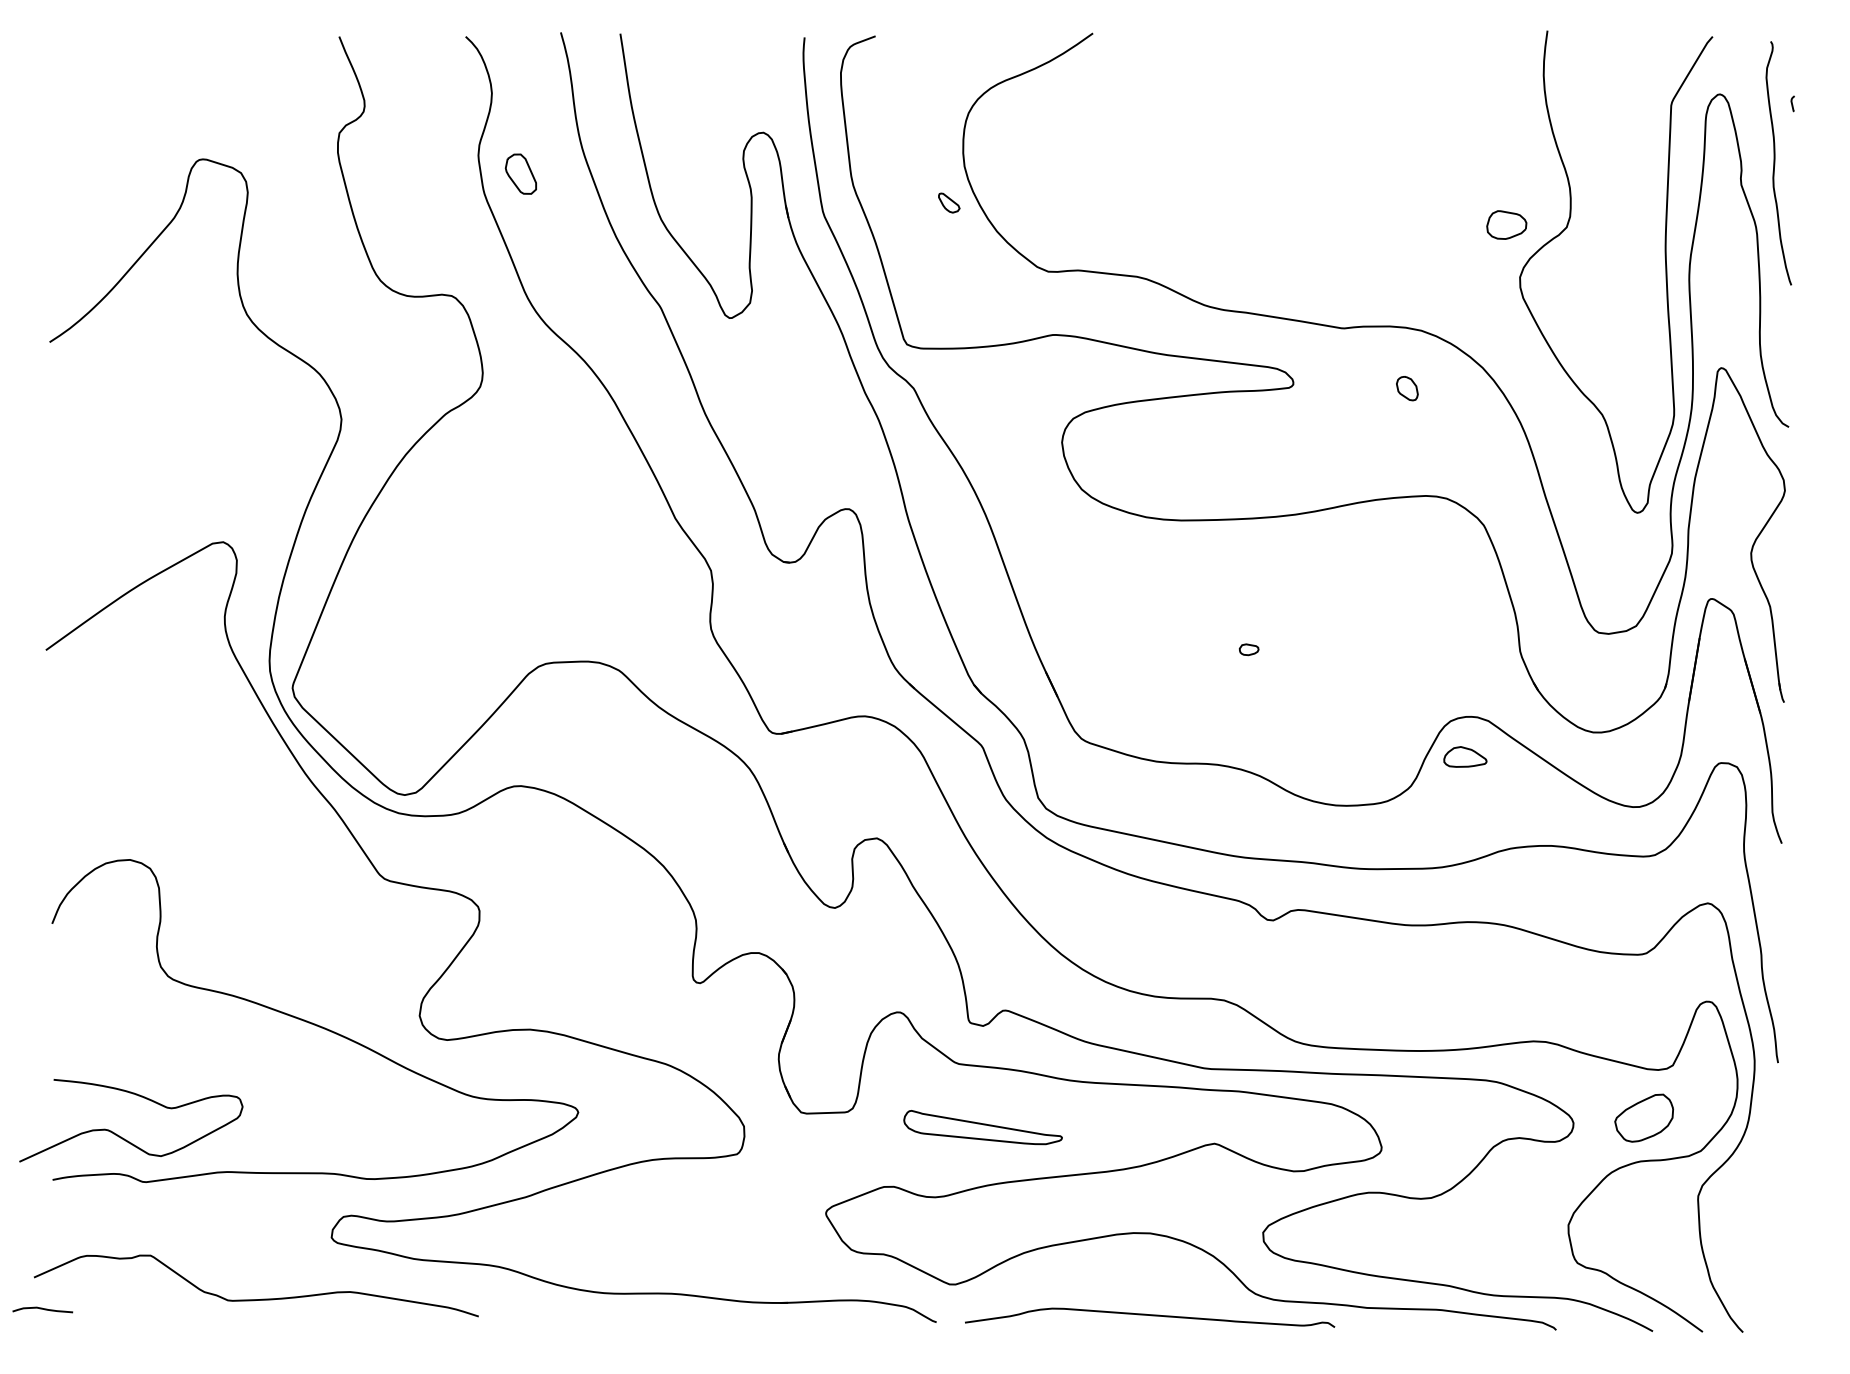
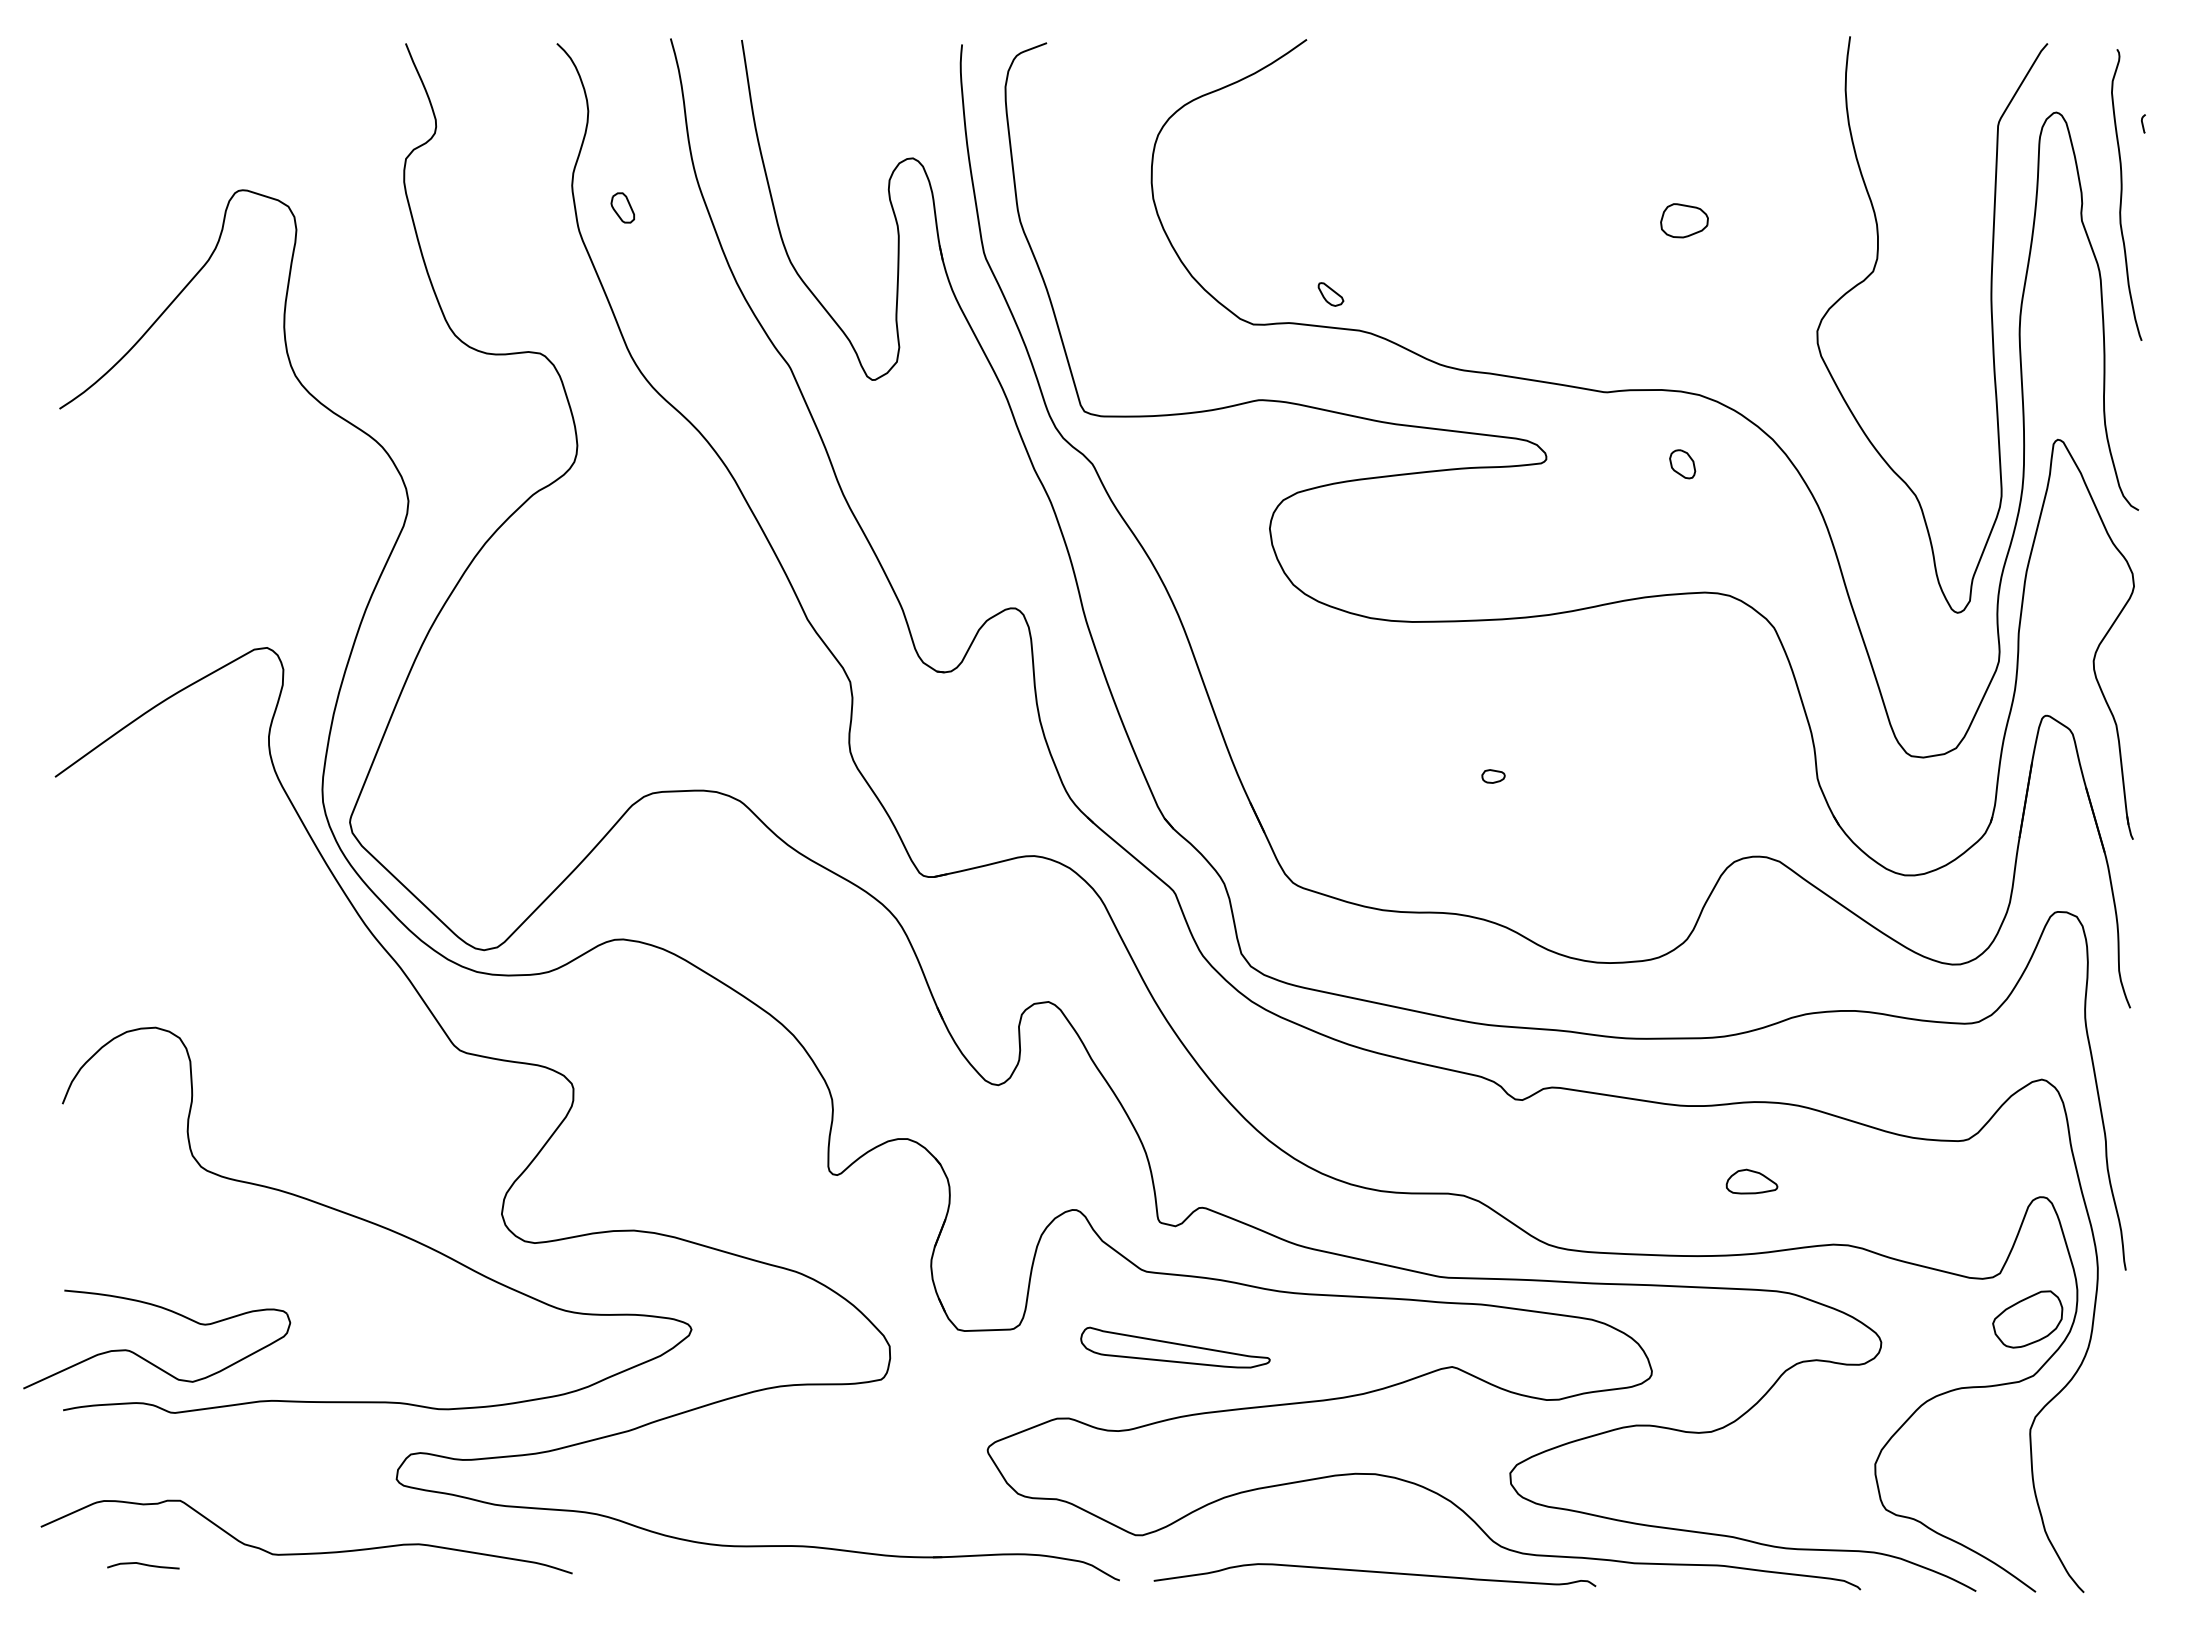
part: (520, 173) -> (622, 207), size x0.62
part: (948, 203) -> (1330, 294), moved
part: (1506, 224) -> (1684, 220), moved
part: (1464, 756) -> (1751, 1181), moved
part: (1643, 1118) -> (2027, 1319), moved
curve: (42, 1309) -> (143, 1565), moved

